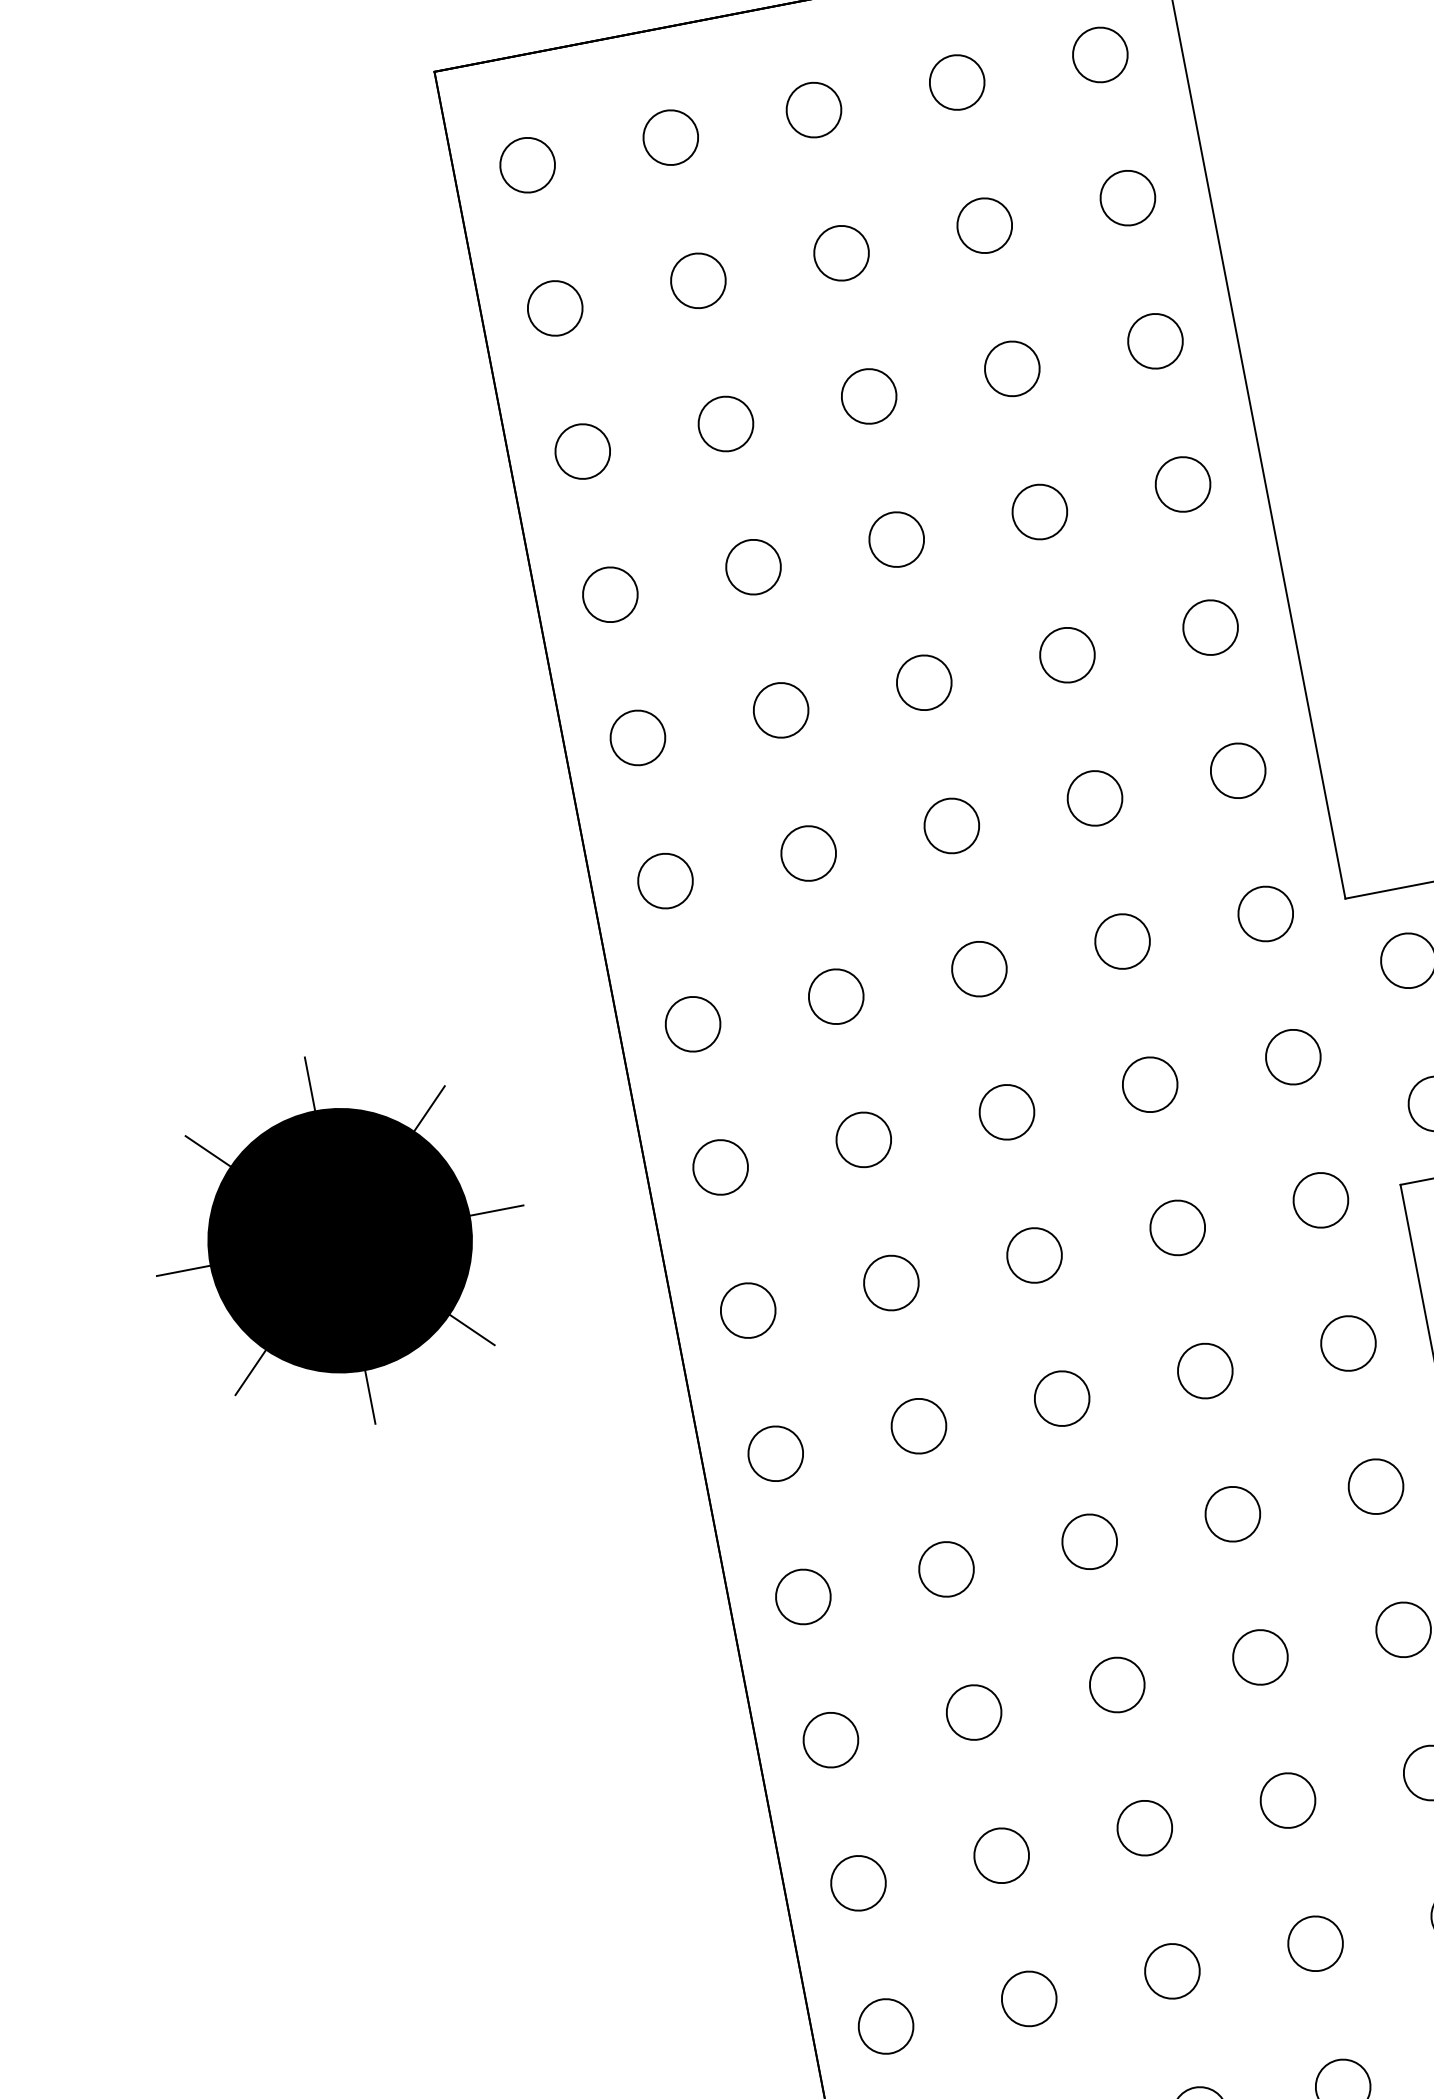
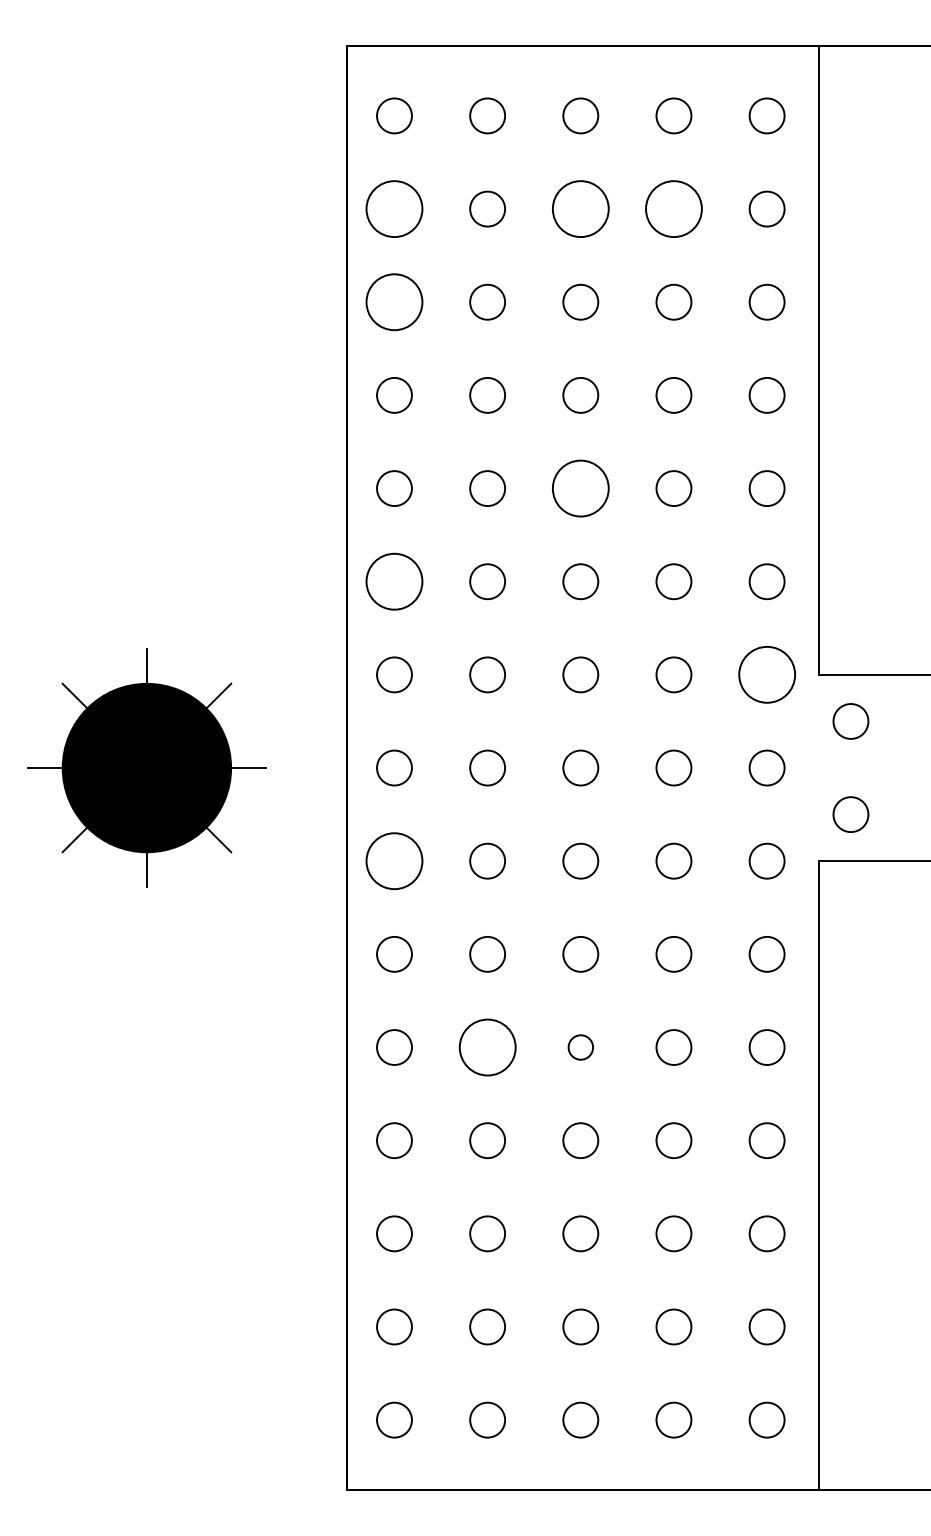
circle: (983, 224) -> (673, 208), size x1.6
circle: (840, 252) -> (580, 208), size x1.6
circle: (555, 307) -> (394, 208), size x1.6
circle: (582, 450) -> (394, 301), size x1.6
circle: (923, 682) -> (580, 488), size x1.6
circle: (665, 880) -> (394, 581), size x1.6
circle: (1264, 913) -> (766, 674), size x1.6
circle: (748, 1309) -> (394, 860), size x1.6
circle: (1089, 1541) -> (580, 1047), size x0.7
circle: (946, 1569) -> (487, 1047), size x1.6

